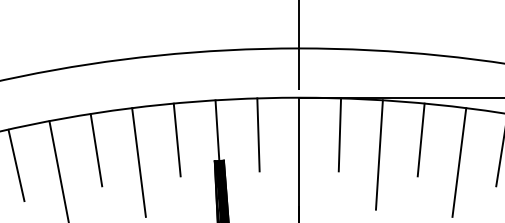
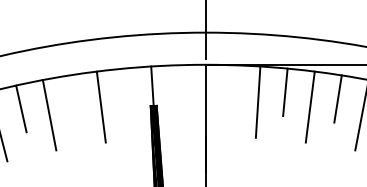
line: (257, 134) -> (178, 88), removed
line: (340, 134) -> (232, 88), removed
line: (177, 140) -> (126, 92), removed
line: (96, 149) -> (73, 98), removed

